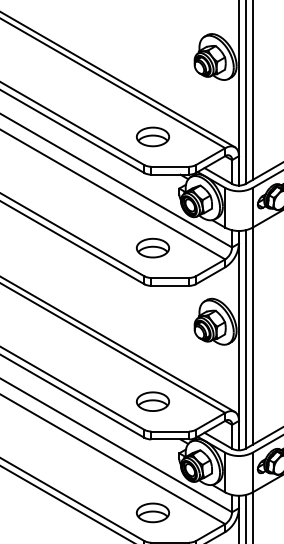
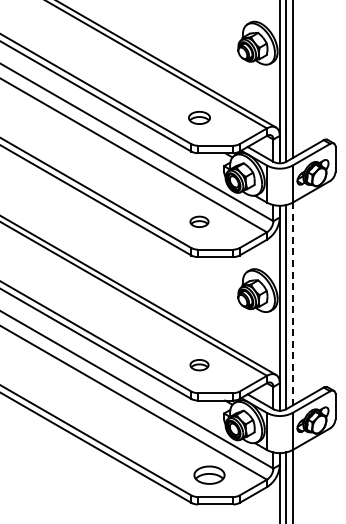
part: (152, 136) -> (199, 117), size x0.7
part: (152, 247) -> (199, 221), size x0.6
line: (252, 335) -> (292, 303), solid -> dashed
part: (152, 400) -> (199, 364), size x0.6
part: (152, 512) -> (209, 474), moved

